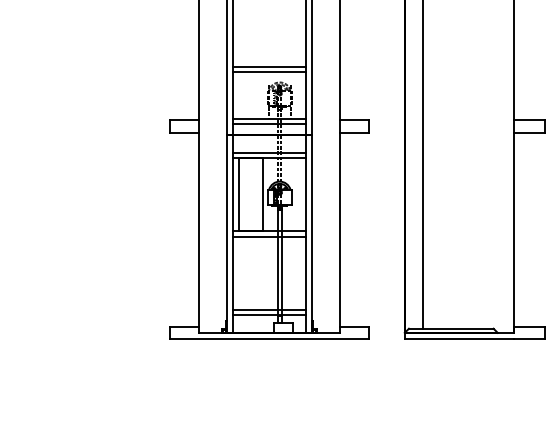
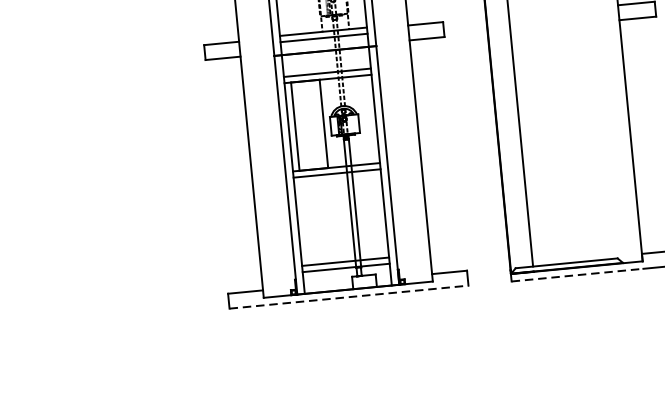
line: (270, 339) -> (350, 297), solid -> dashed
line: (459, 339) -> (577, 275), solid -> dashed

